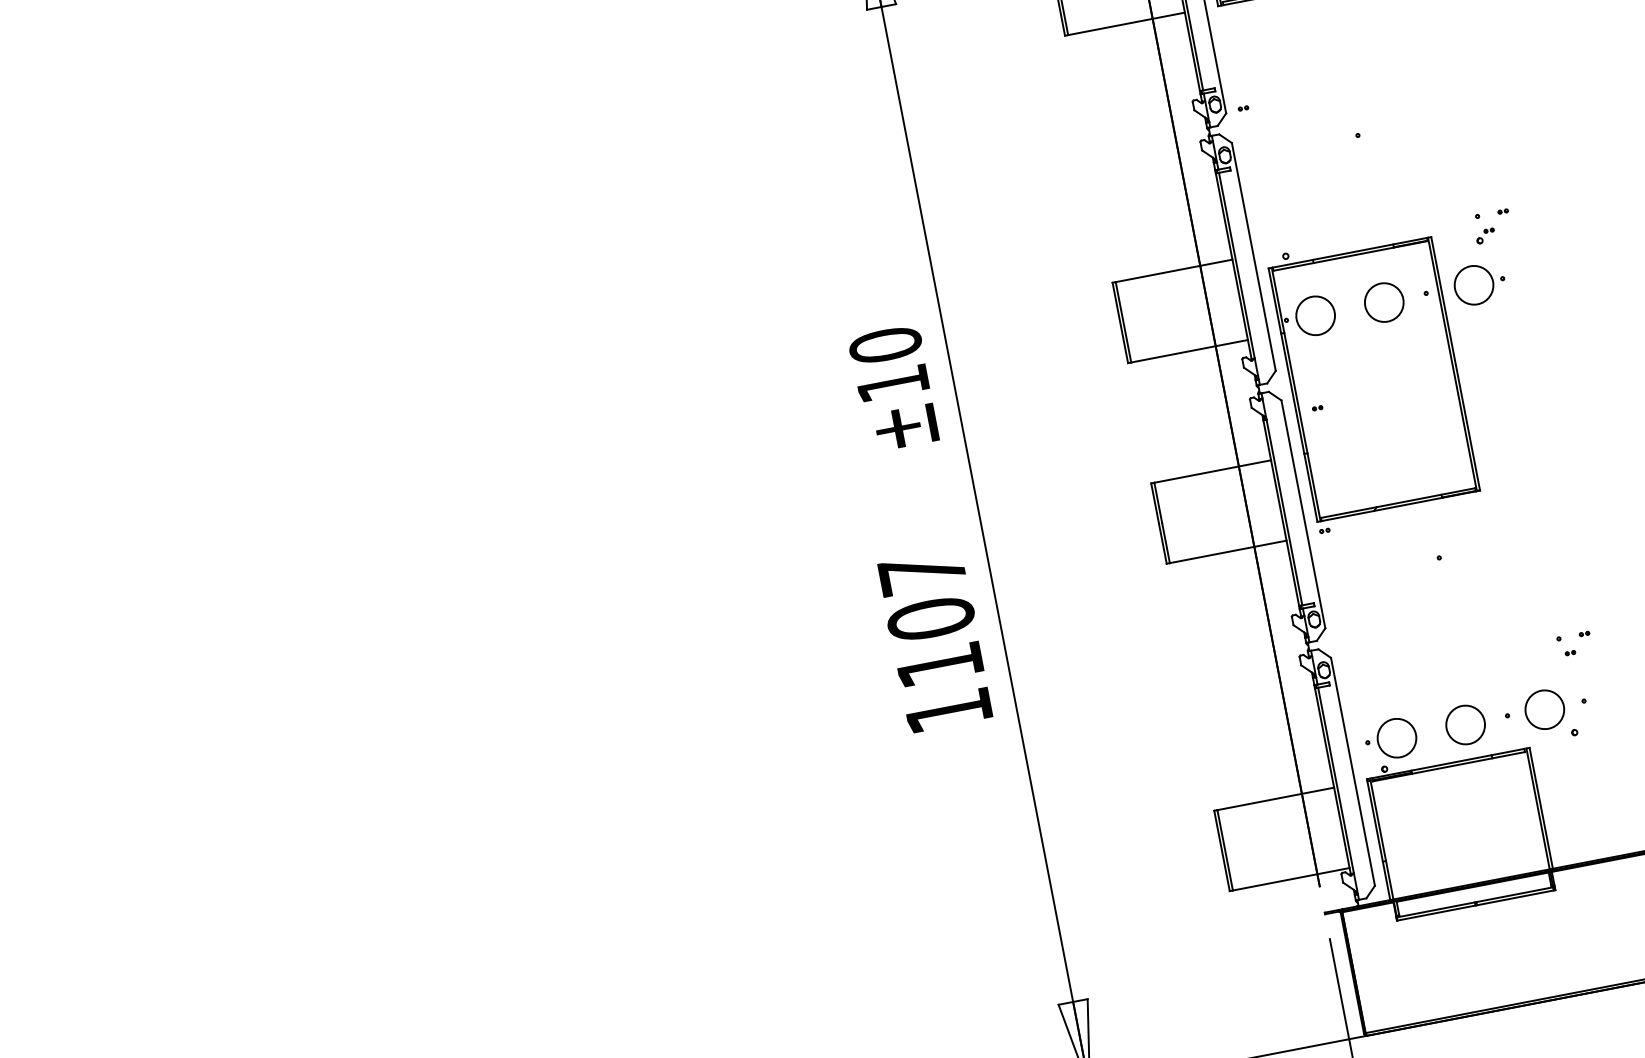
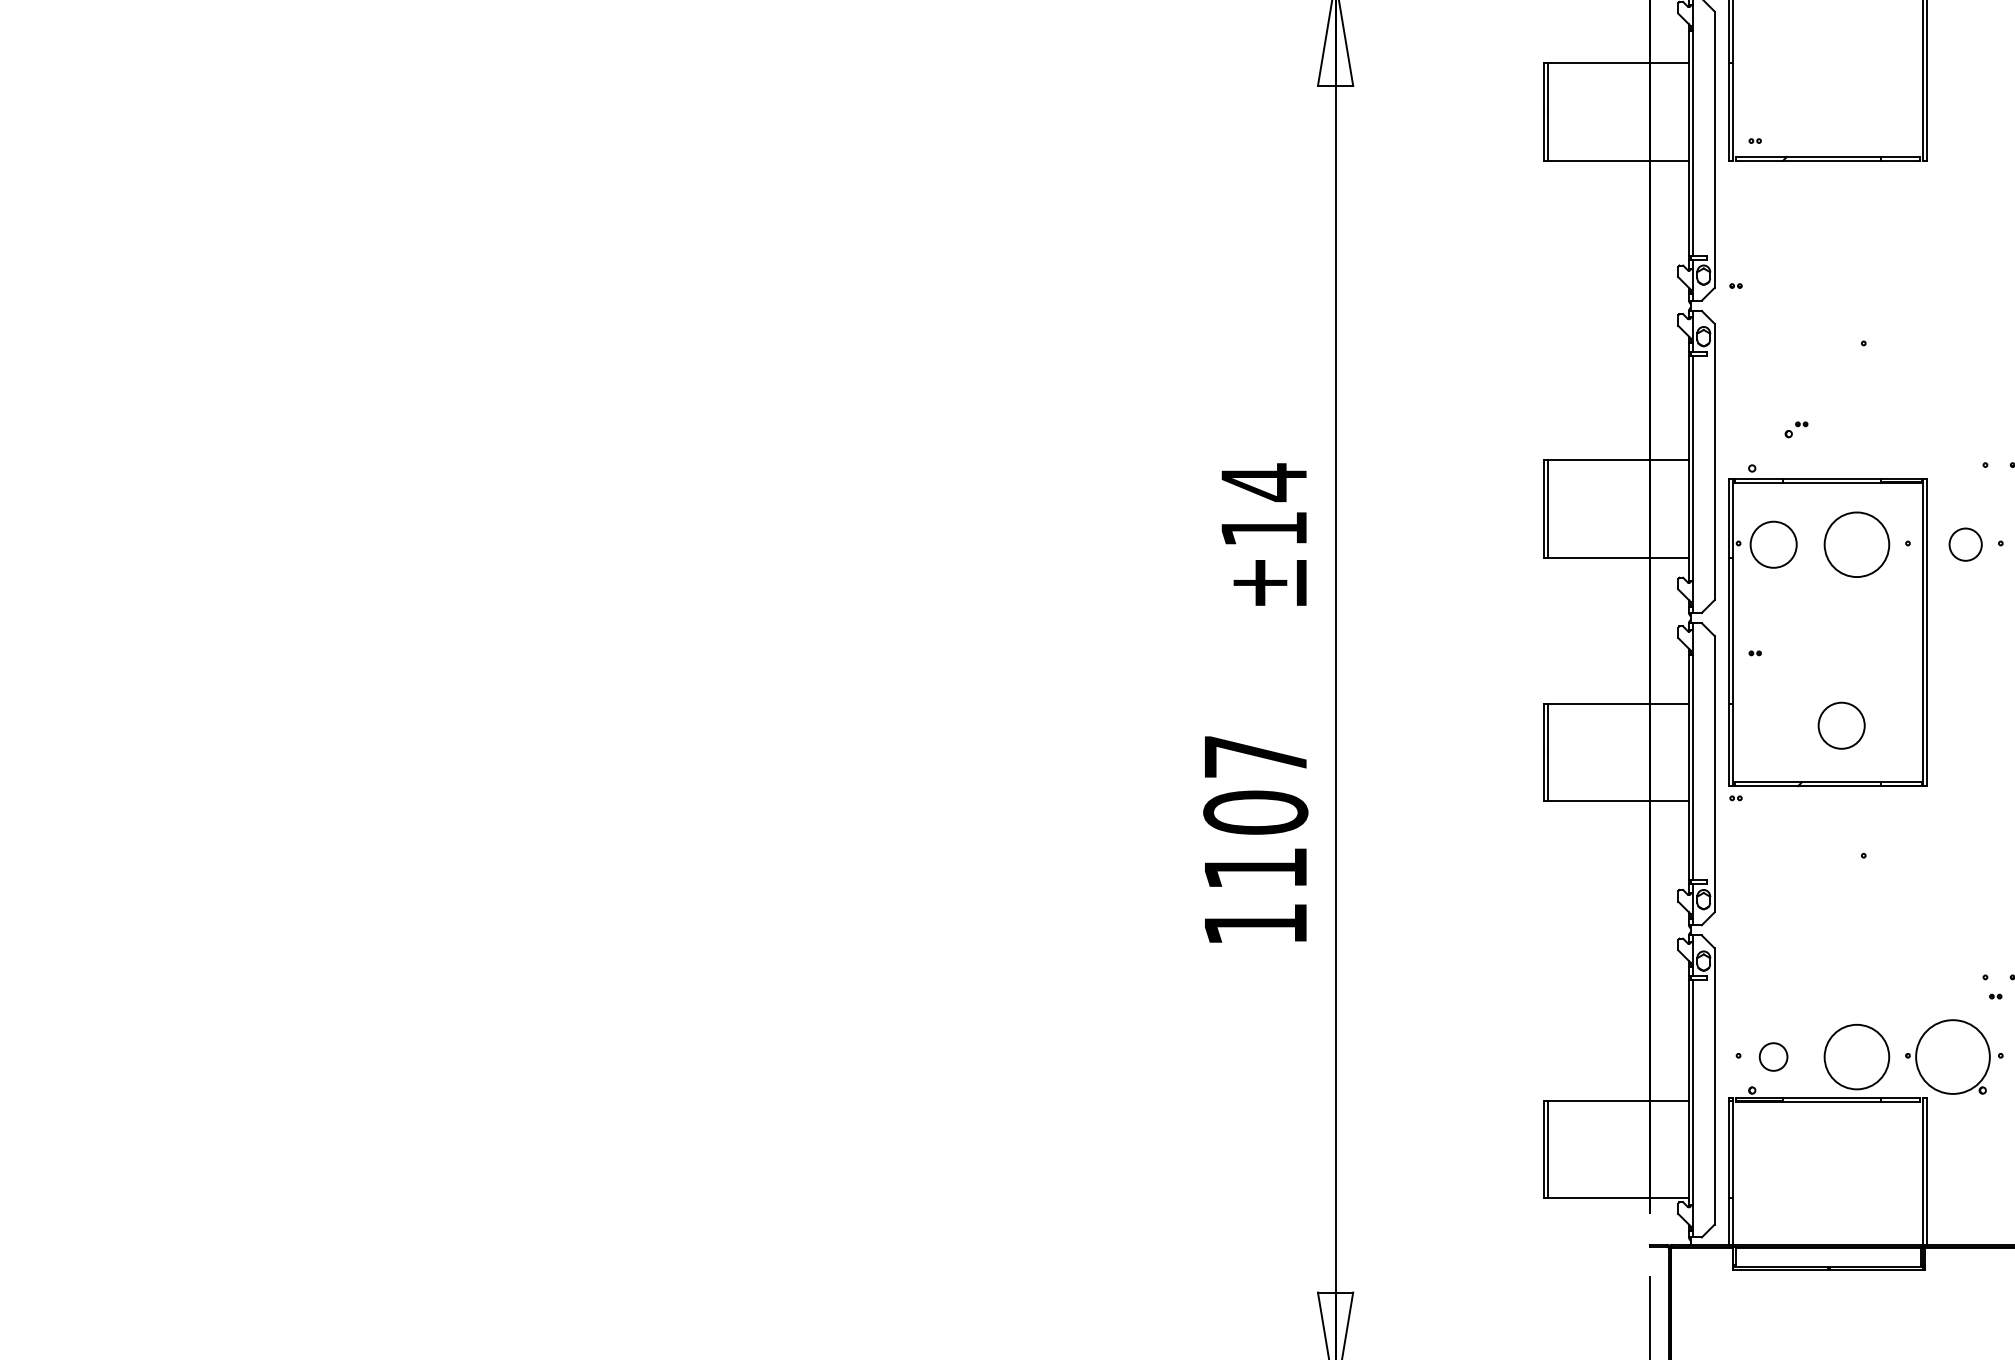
part: (1485, 235) -> (1796, 429), moved
circle: (1473, 285) -> (1965, 544), size x0.7
circle: (1383, 302) -> (1856, 544), size x1.4
text: (885, 345) -> (1264, 482), ±10 -> ±14
circle: (1400, 454) -> (1841, 725), added
circle: (1544, 710) -> (1952, 1057), size x1.6
circle: (1465, 724) -> (1856, 1056), size x1.4
circle: (1396, 737) -> (1773, 1056), size x0.6

